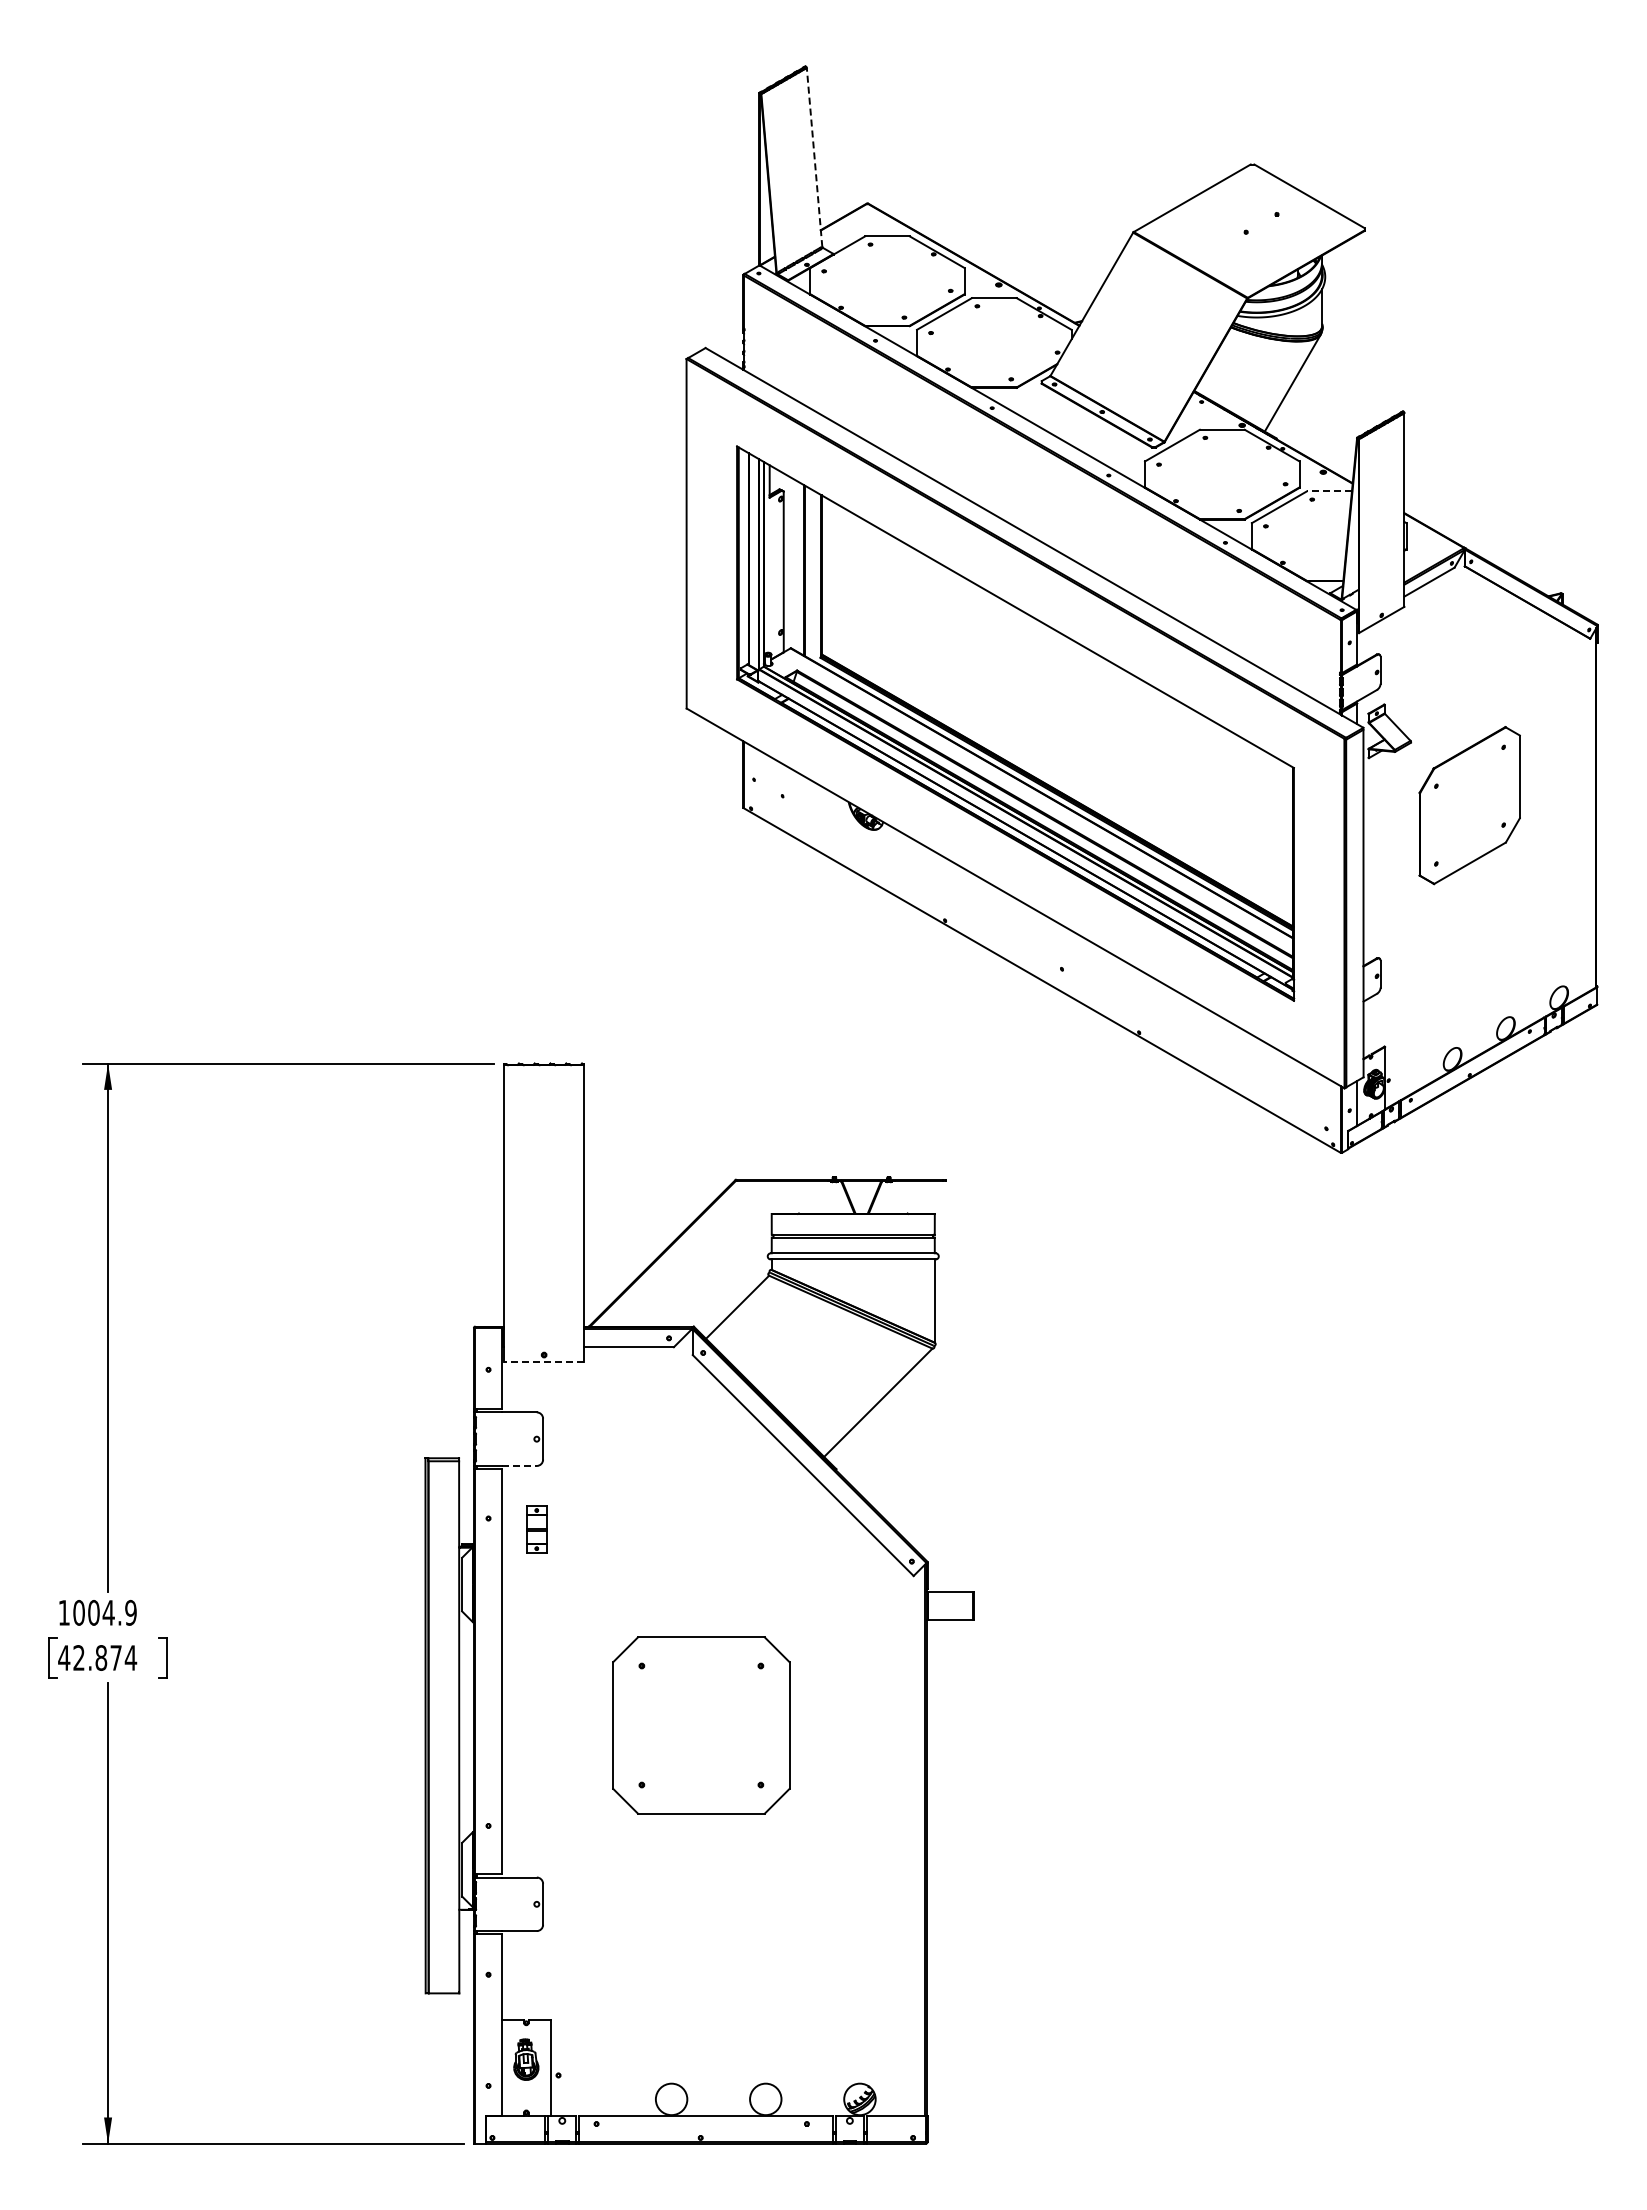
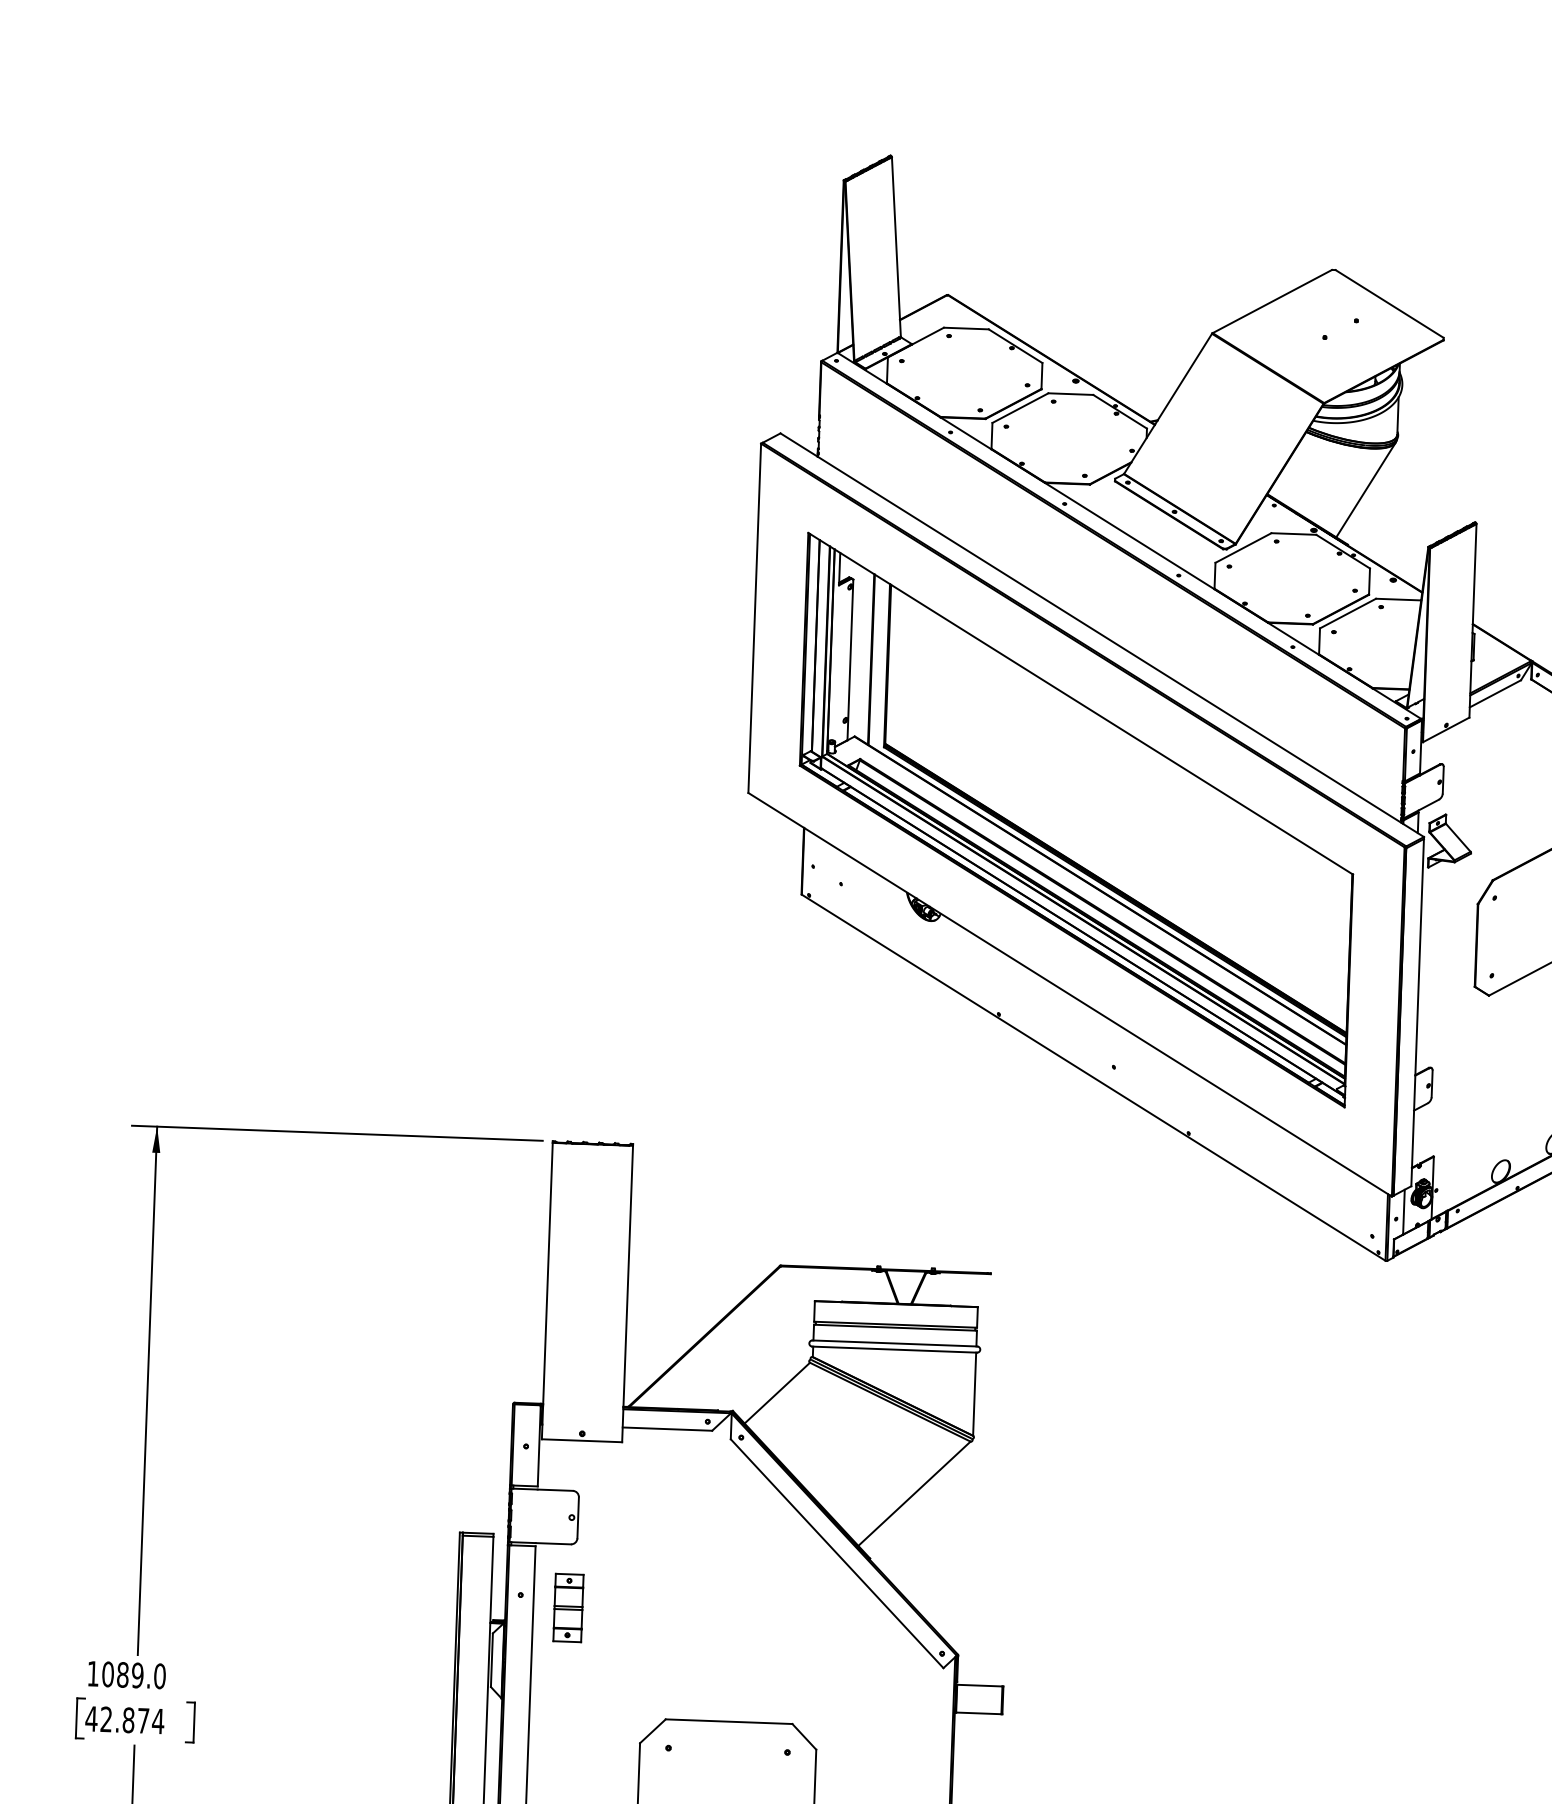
line: (814, 157) -> (896, 246), dashed -> solid
line: (1328, 491) -> (1397, 599), dashed -> solid
line: (543, 1362) -> (581, 1441), dashed -> solid
line: (519, 1465) -> (553, 1543), dashed -> solid
part: (536, 1529) -> (568, 1607), size x1.43
text: (112, 1612) -> (141, 1675), 1004.9 -> 1089.0

